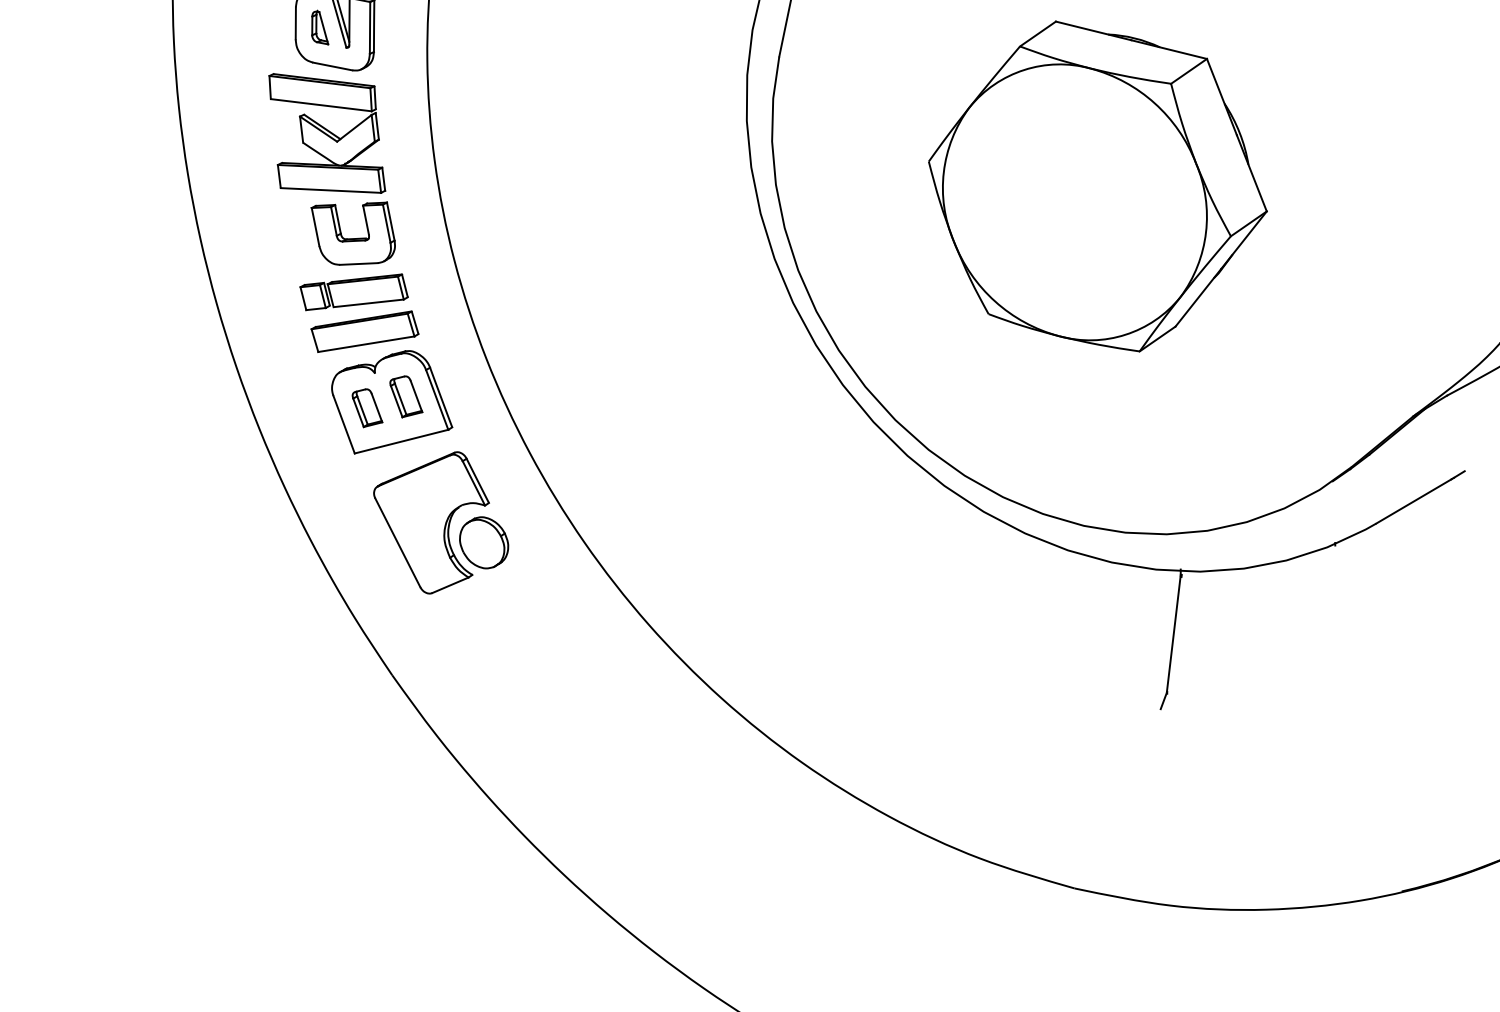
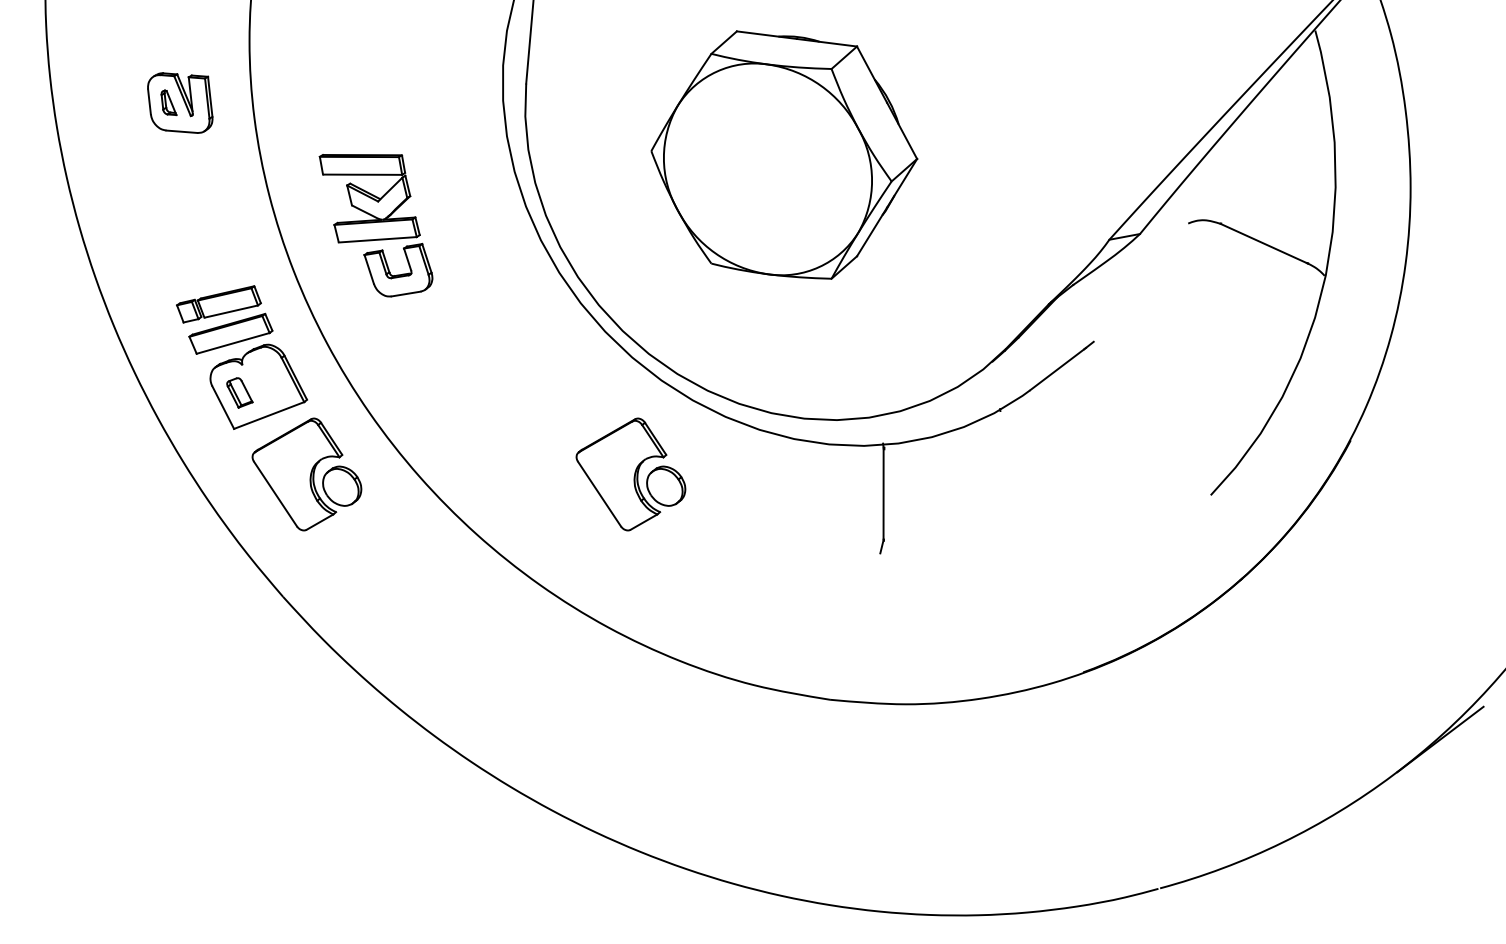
part: (330, 171) -> (375, 225), moved
part: (405, 396) -> (268, 380), removed
part: (853, 571) -> (630, 474), added

